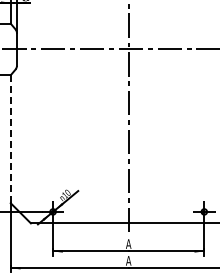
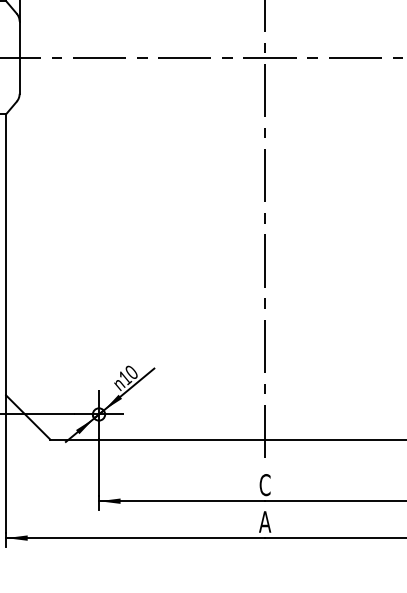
line: (10, 139) -> (5, 255), dashed -> solid
text: (128, 244) -> (264, 486), A -> C

